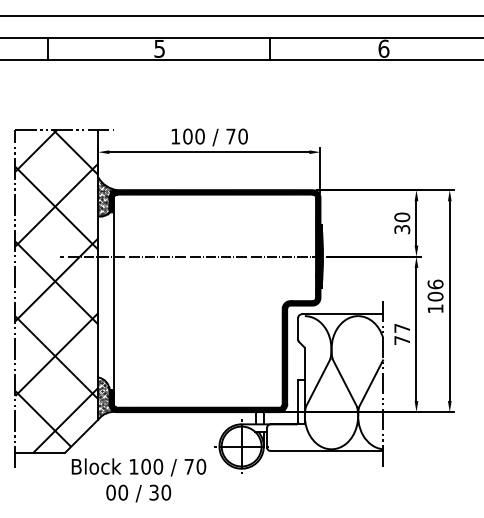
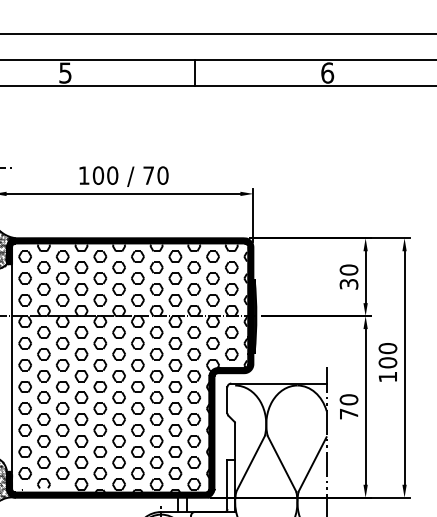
text: (435, 284) -> (387, 348), 106 -> 100
hatch: (217, 301) -> (133, 368), added
text: (402, 328) -> (349, 399), 77 -> 70

